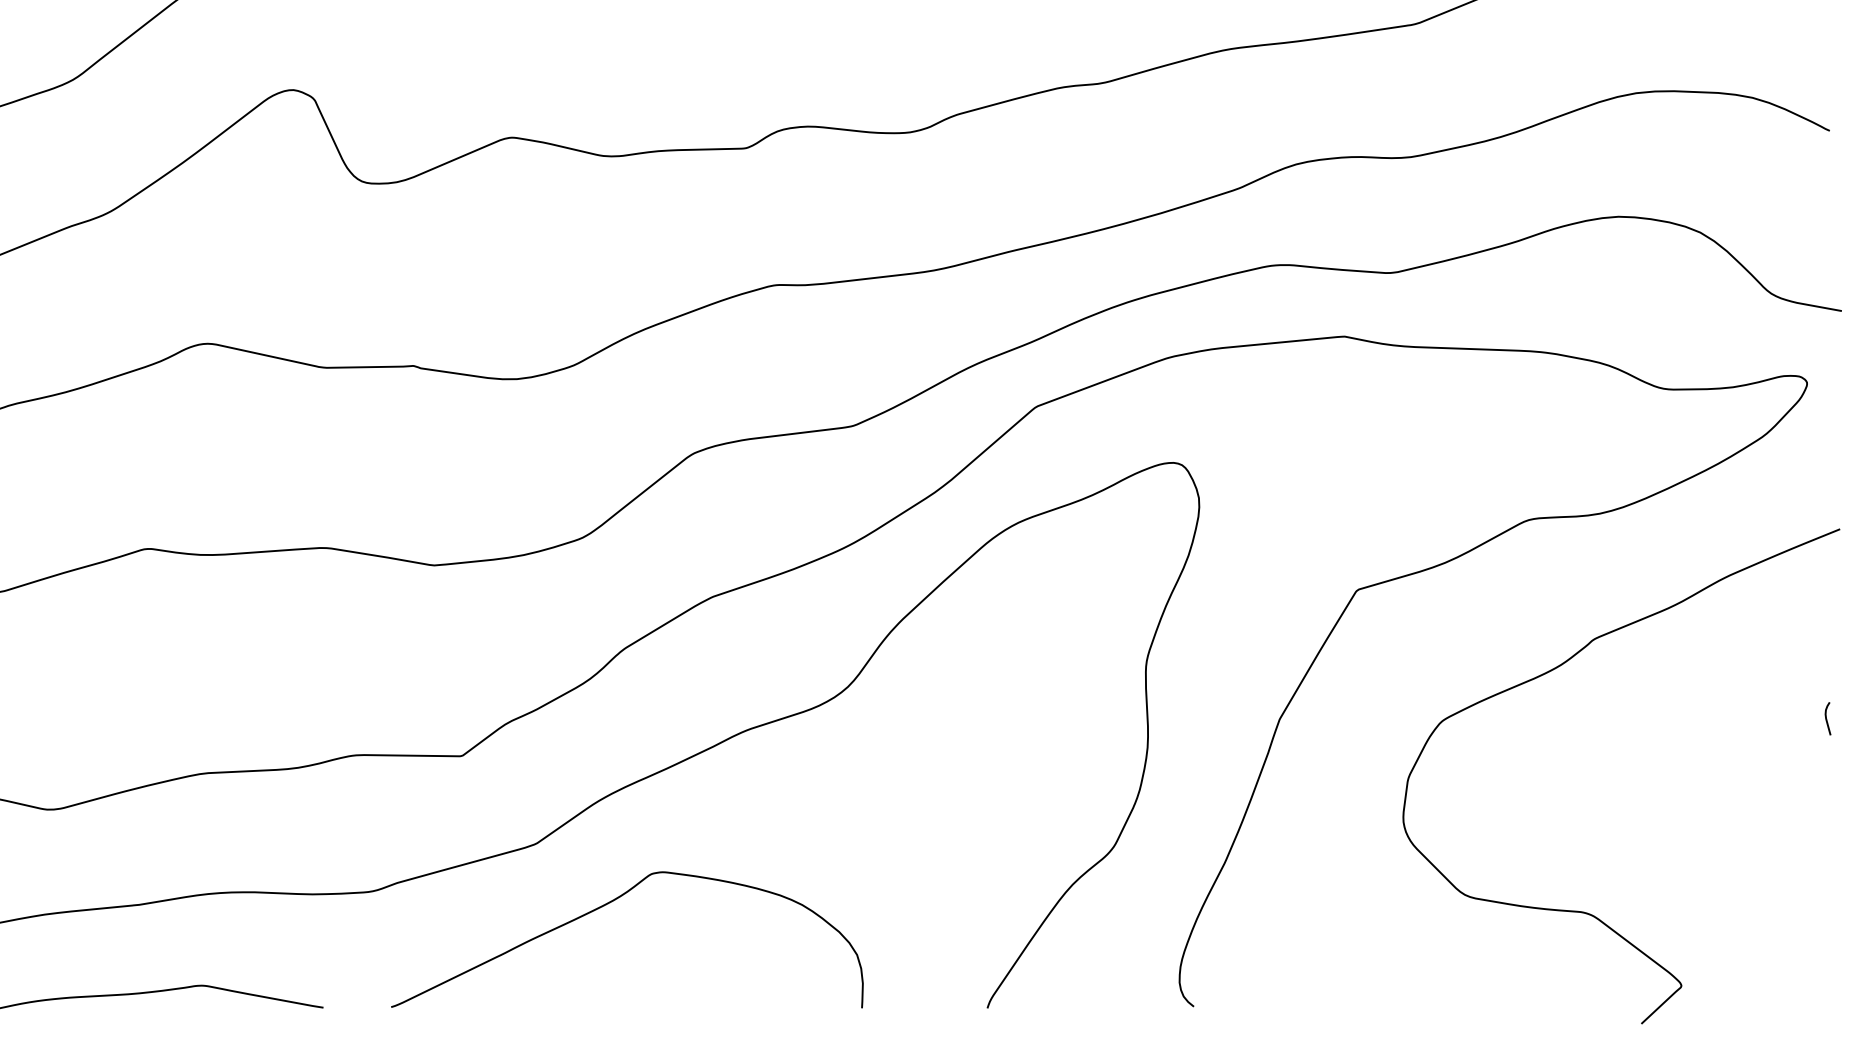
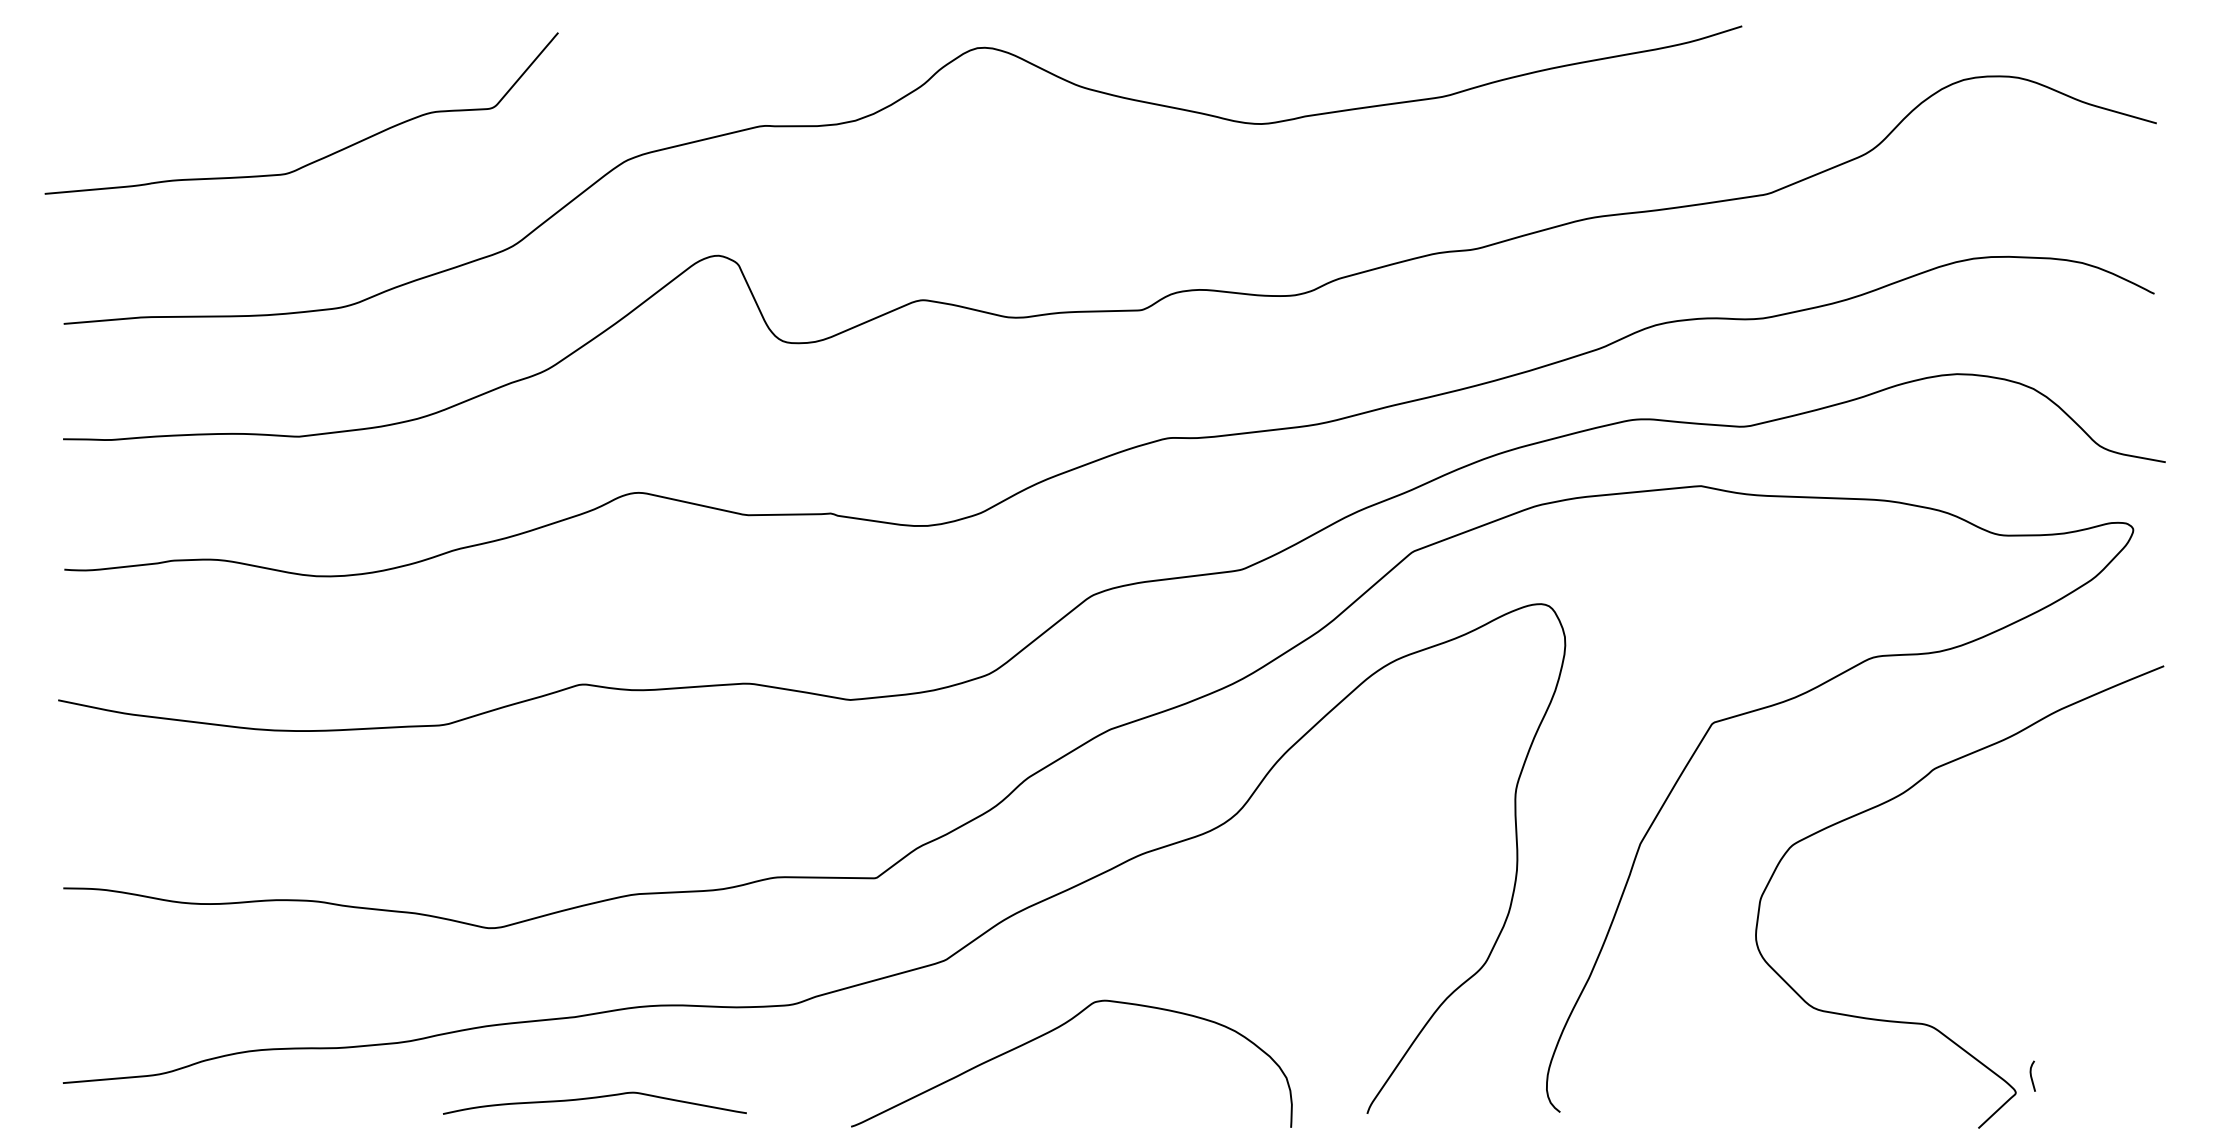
curve: (1826, 717) -> (2031, 1075), moved
curve: (608, 904) -> (1054, 1030), moved

